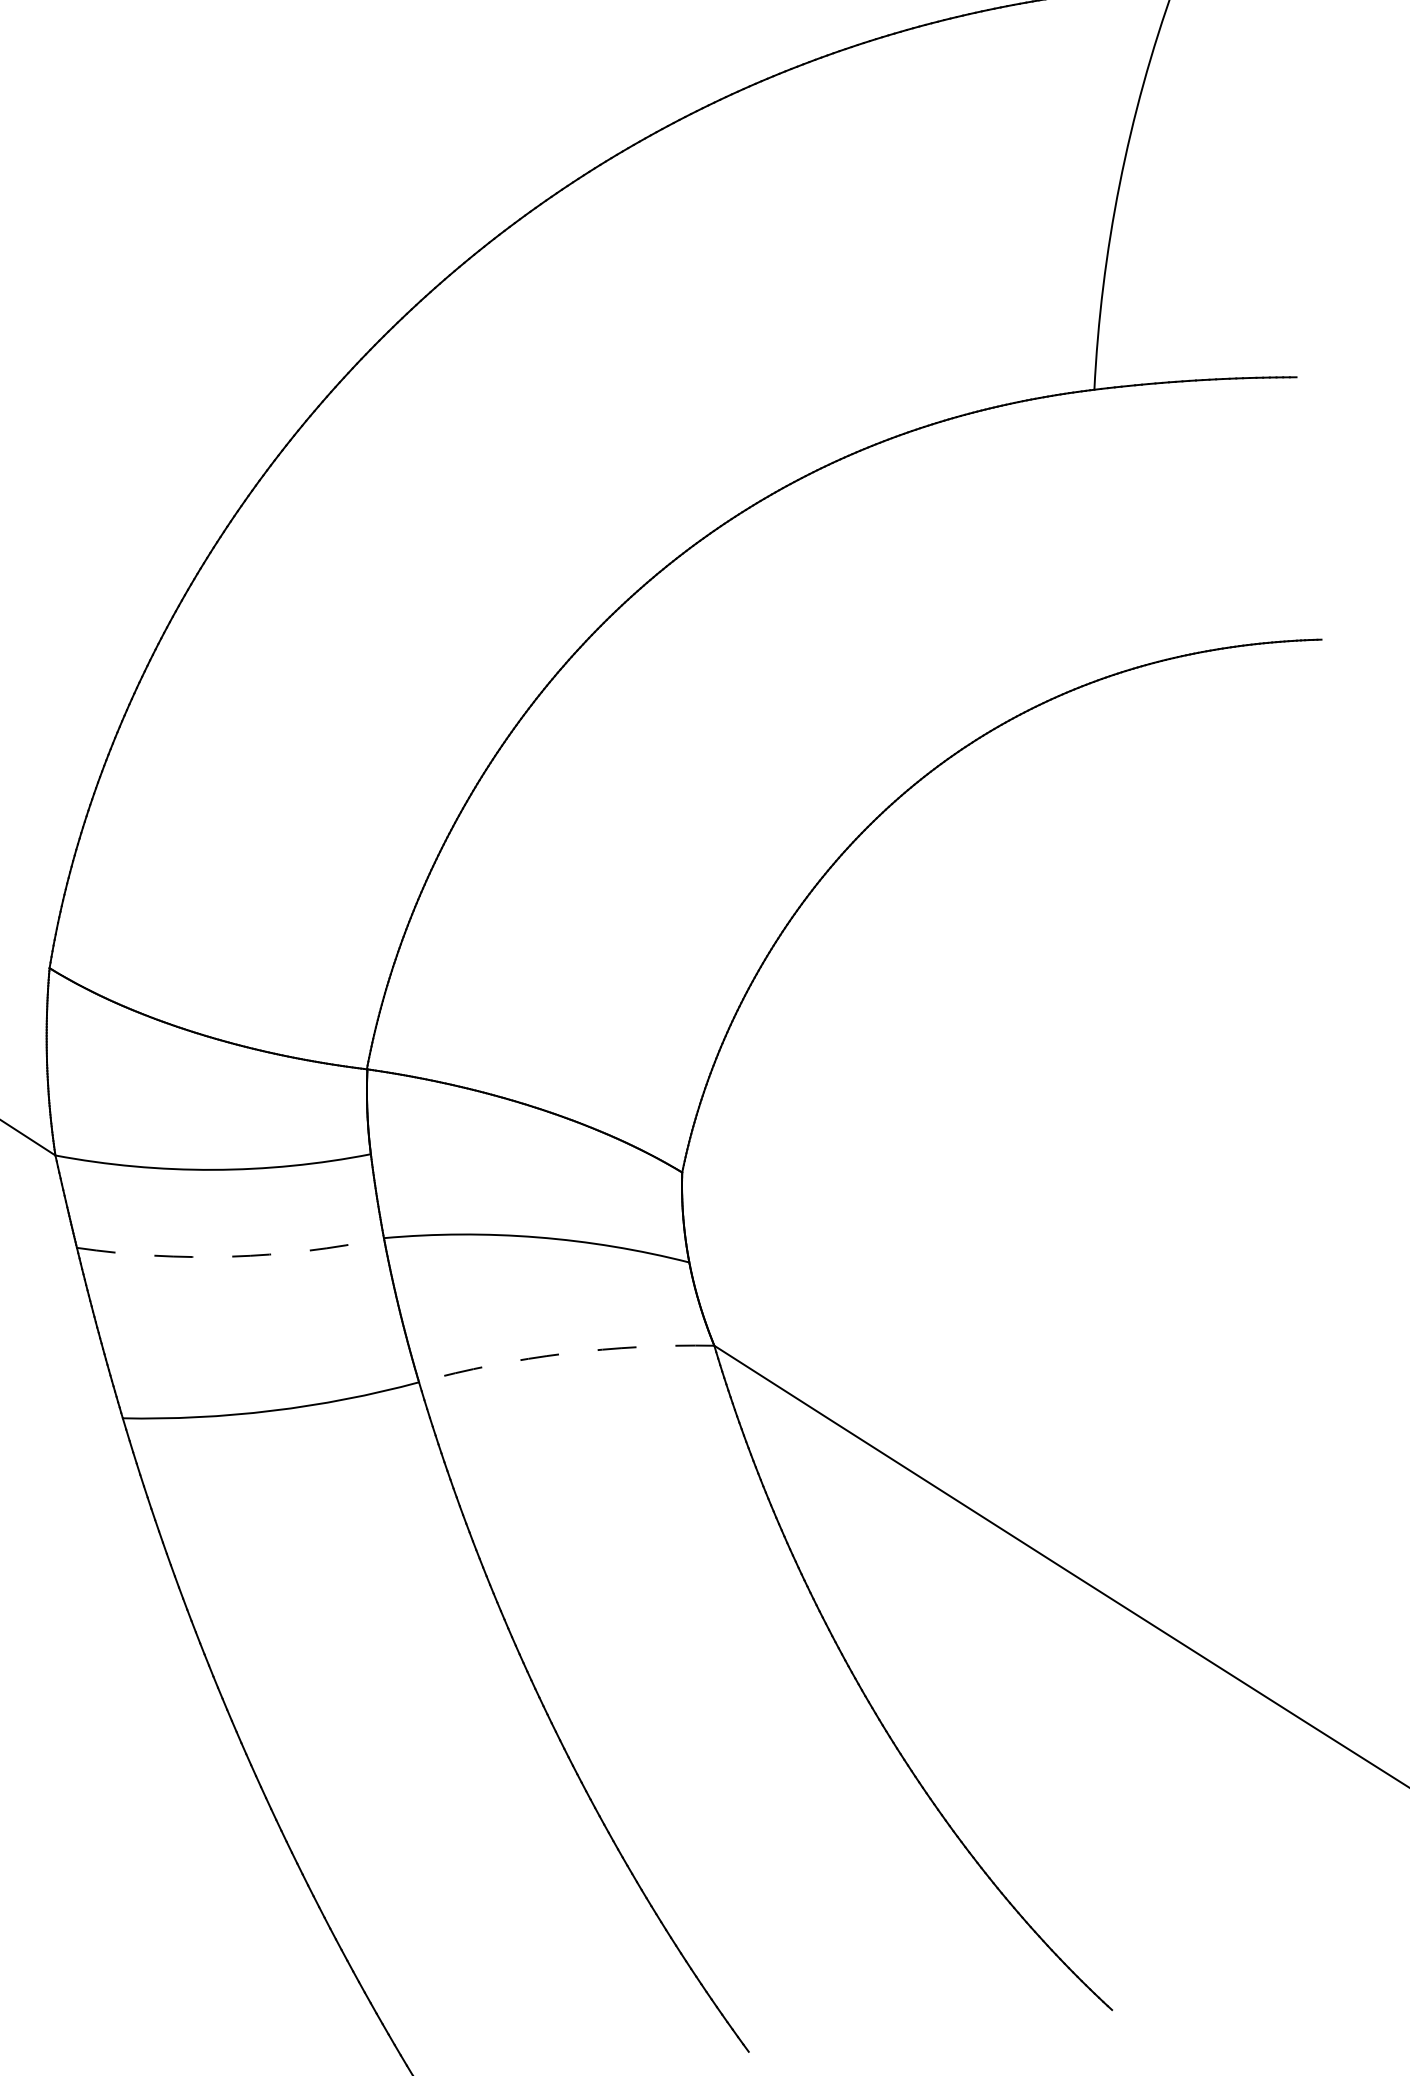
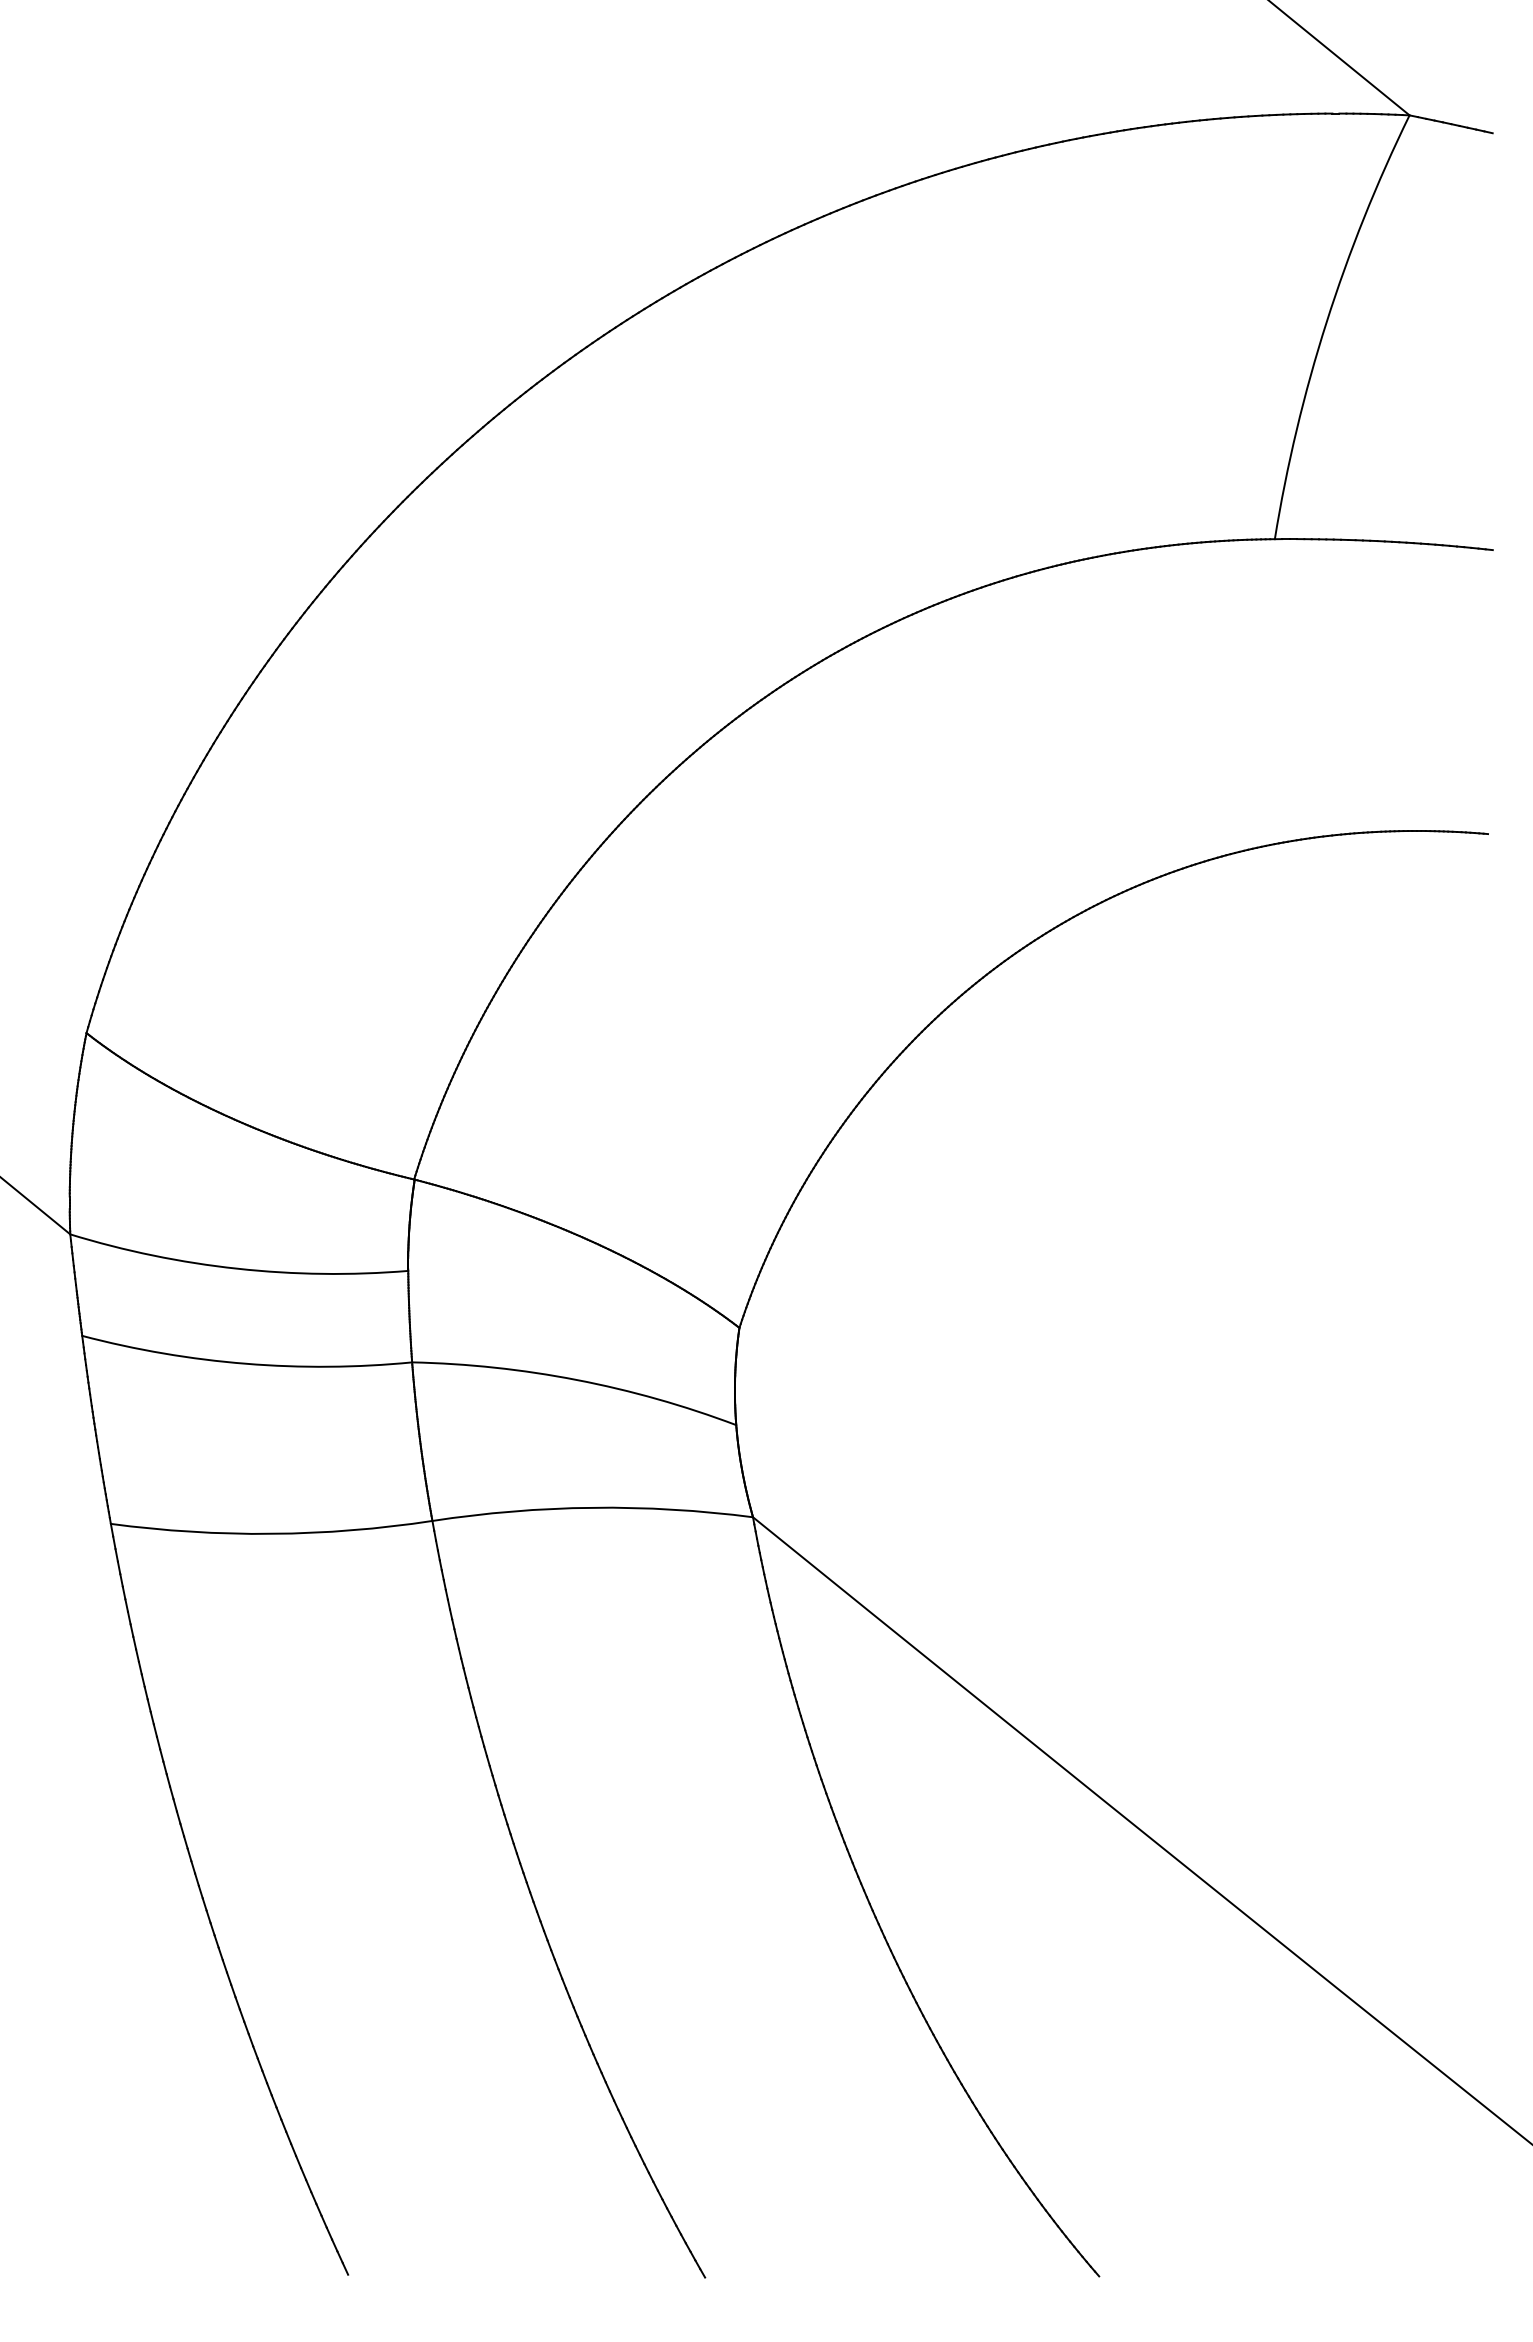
arc: (231, 1256) -> (246, 1363), dashed -> solid
arc: (565, 1353) -> (592, 1507), dashed -> solid

